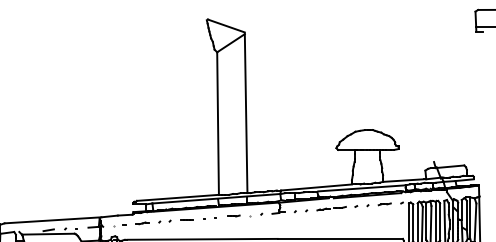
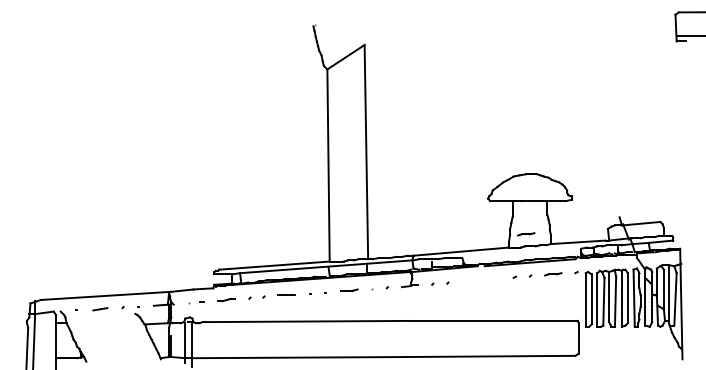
line: (226, 25) -> (339, 33), removed
line: (364, 174) -> (526, 234), added
line: (361, 188) -> (522, 252), removed
part: (331, 208) -> (481, 279), removed
line: (48, 234) -> (99, 314), removed

